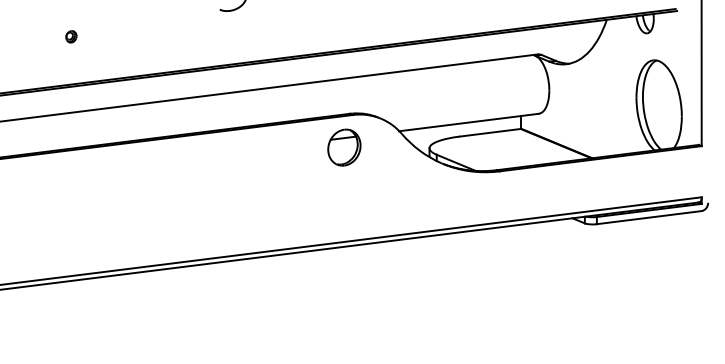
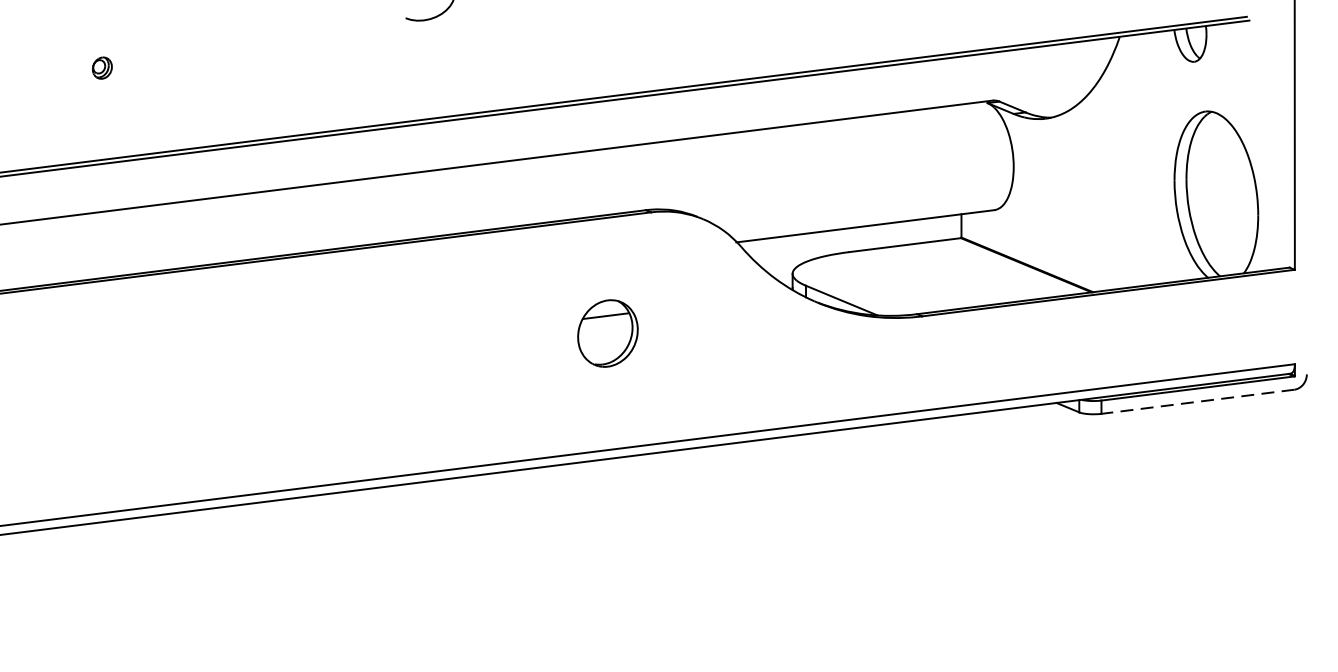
part: (71, 36) -> (102, 67), moved
part: (344, 147) -> (608, 333), moved
line: (649, 217) -> (1198, 401), solid -> dashed

